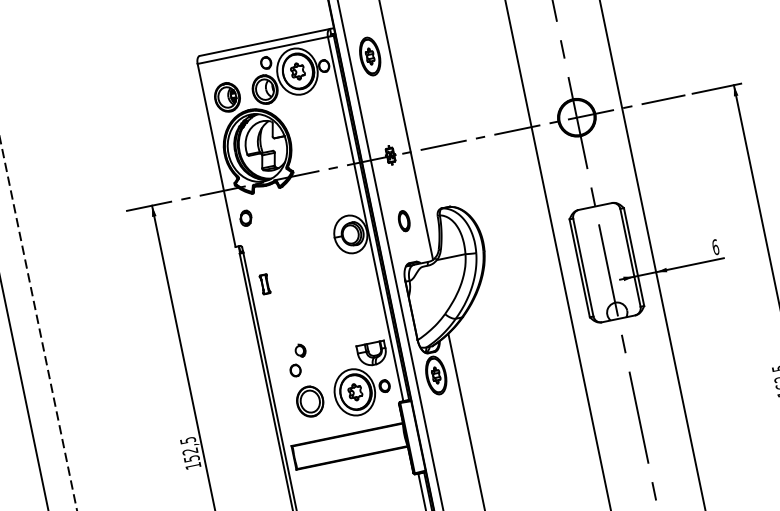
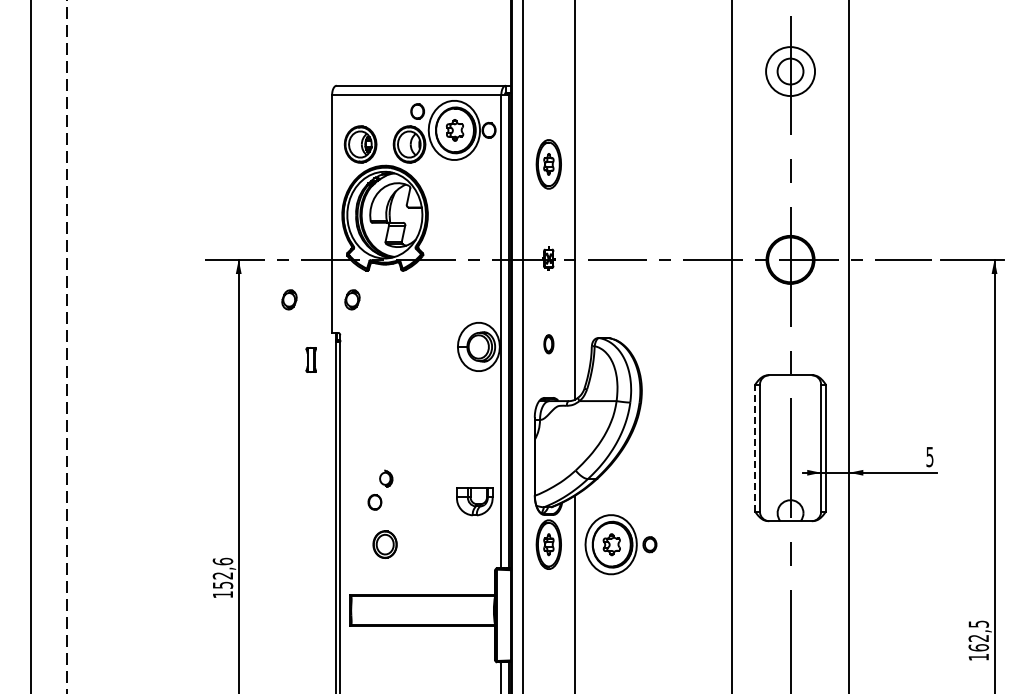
part: (369, 56) -> (548, 164), moved
part: (404, 221) -> (548, 344), size x0.7
part: (197, 228) -> (289, 299), added
text: (715, 246) -> (929, 456), 6 -> 5
line: (579, 268) -> (755, 448), solid -> dashed
part: (264, 284) -> (310, 359), moved
part: (362, 390) -> (620, 544), moved
part: (309, 401) -> (384, 544), size x0.7
text: (187, 440) -> (222, 561), 152,5 -> 152,6

